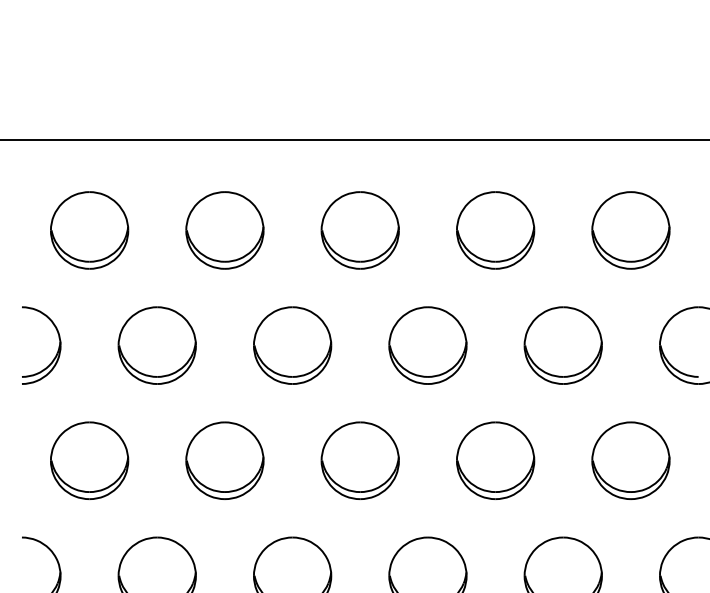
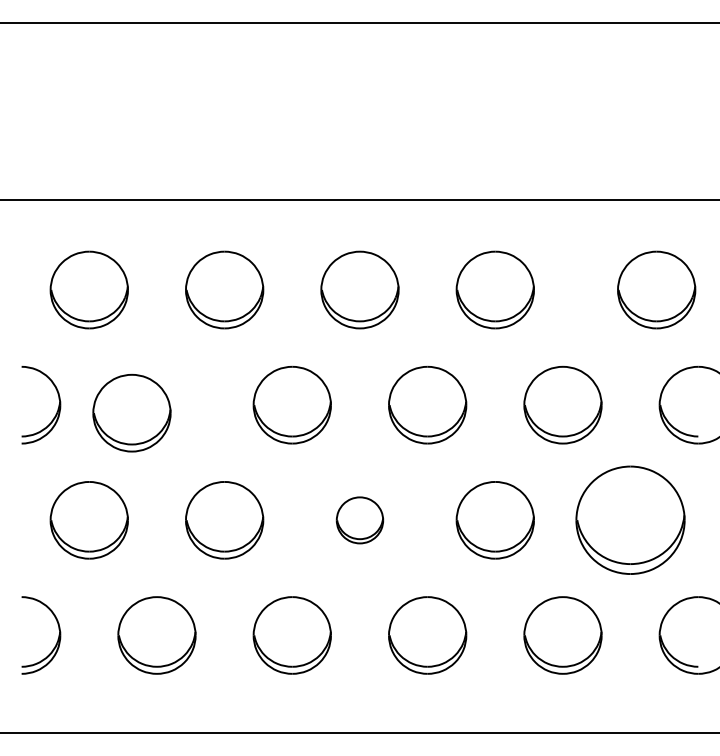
part: (630, 229) -> (656, 289), moved
part: (156, 344) -> (131, 412), moved
part: (359, 460) -> (359, 520), size x0.6
part: (630, 460) -> (630, 520), size x1.4

